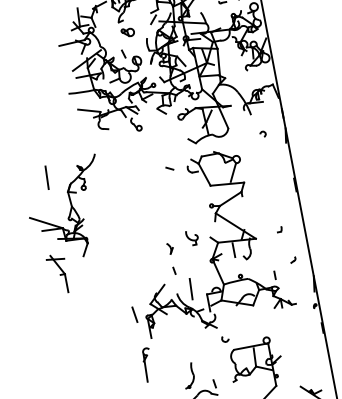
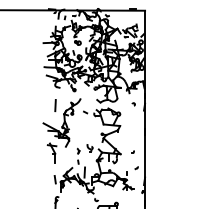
part: (68, 225) -> (61, 130), moved

